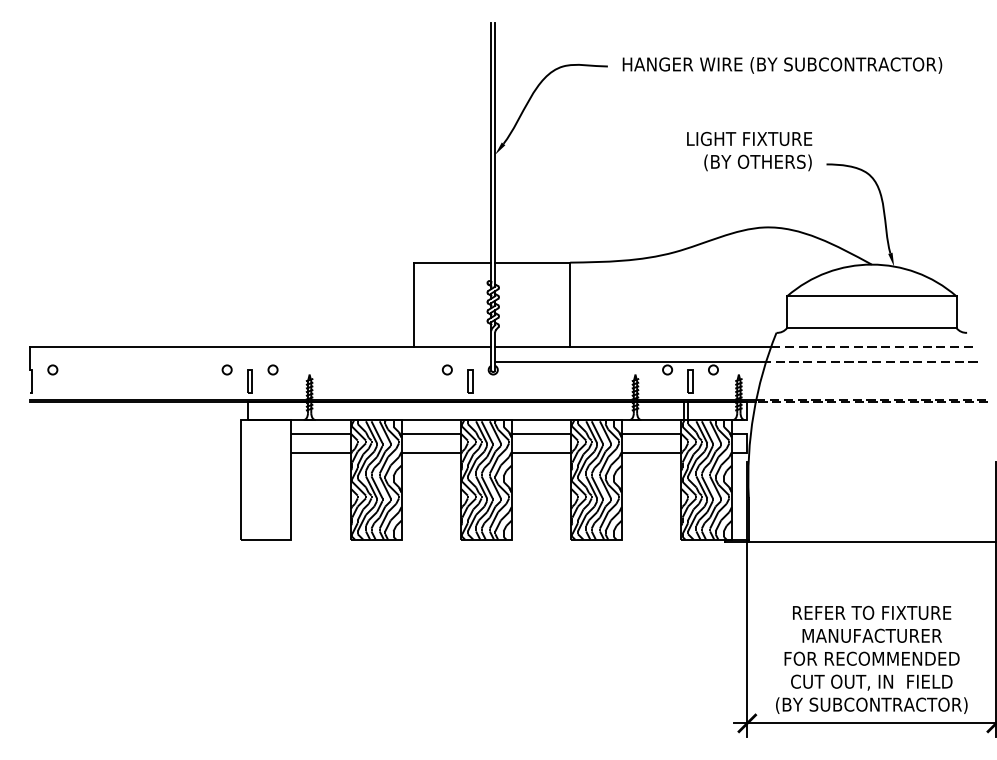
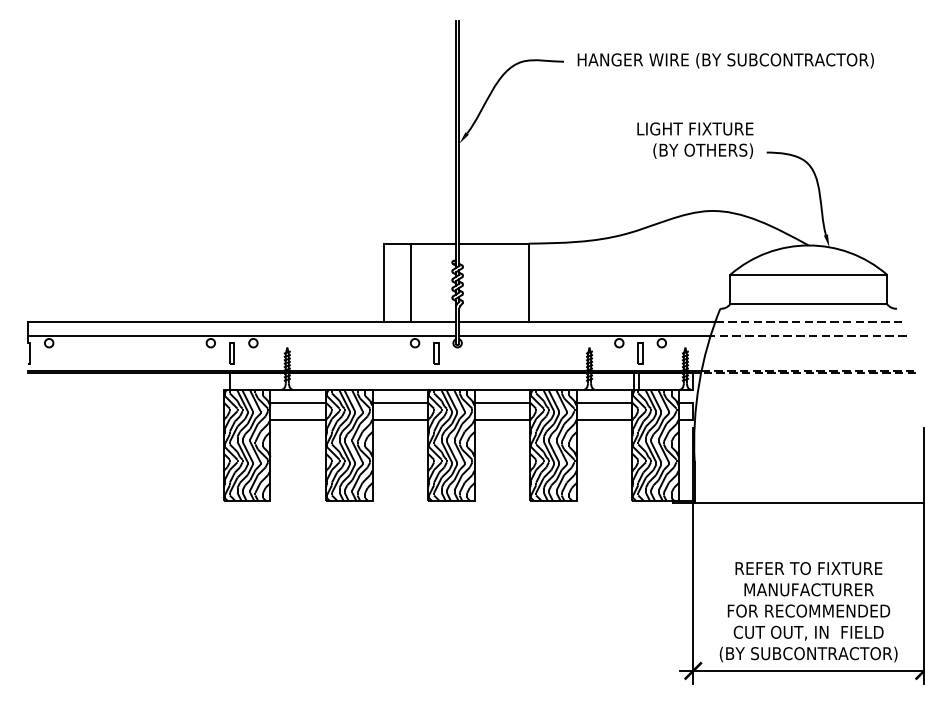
line: (443, 304) -> (411, 282), added
line: (260, 361) -> (241, 335), added
hatch: (265, 479) -> (246, 444), added

